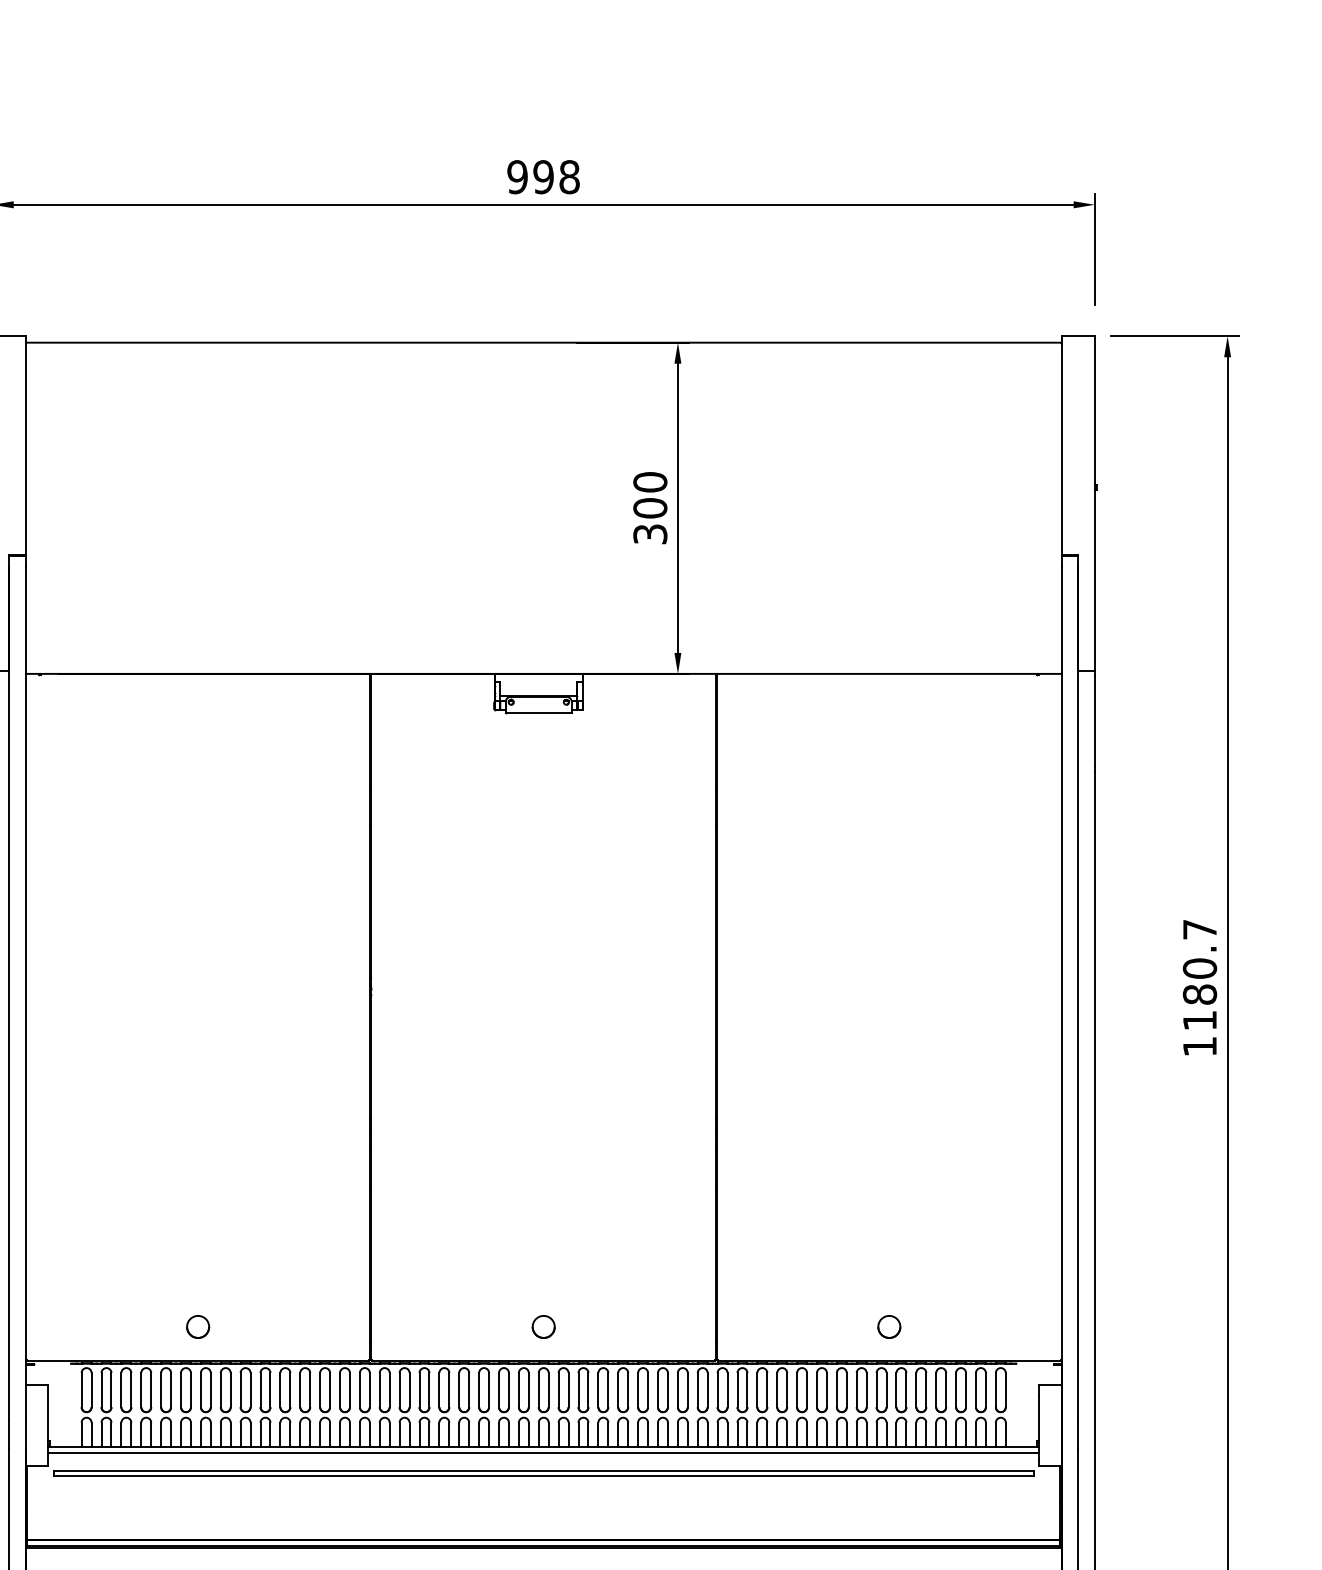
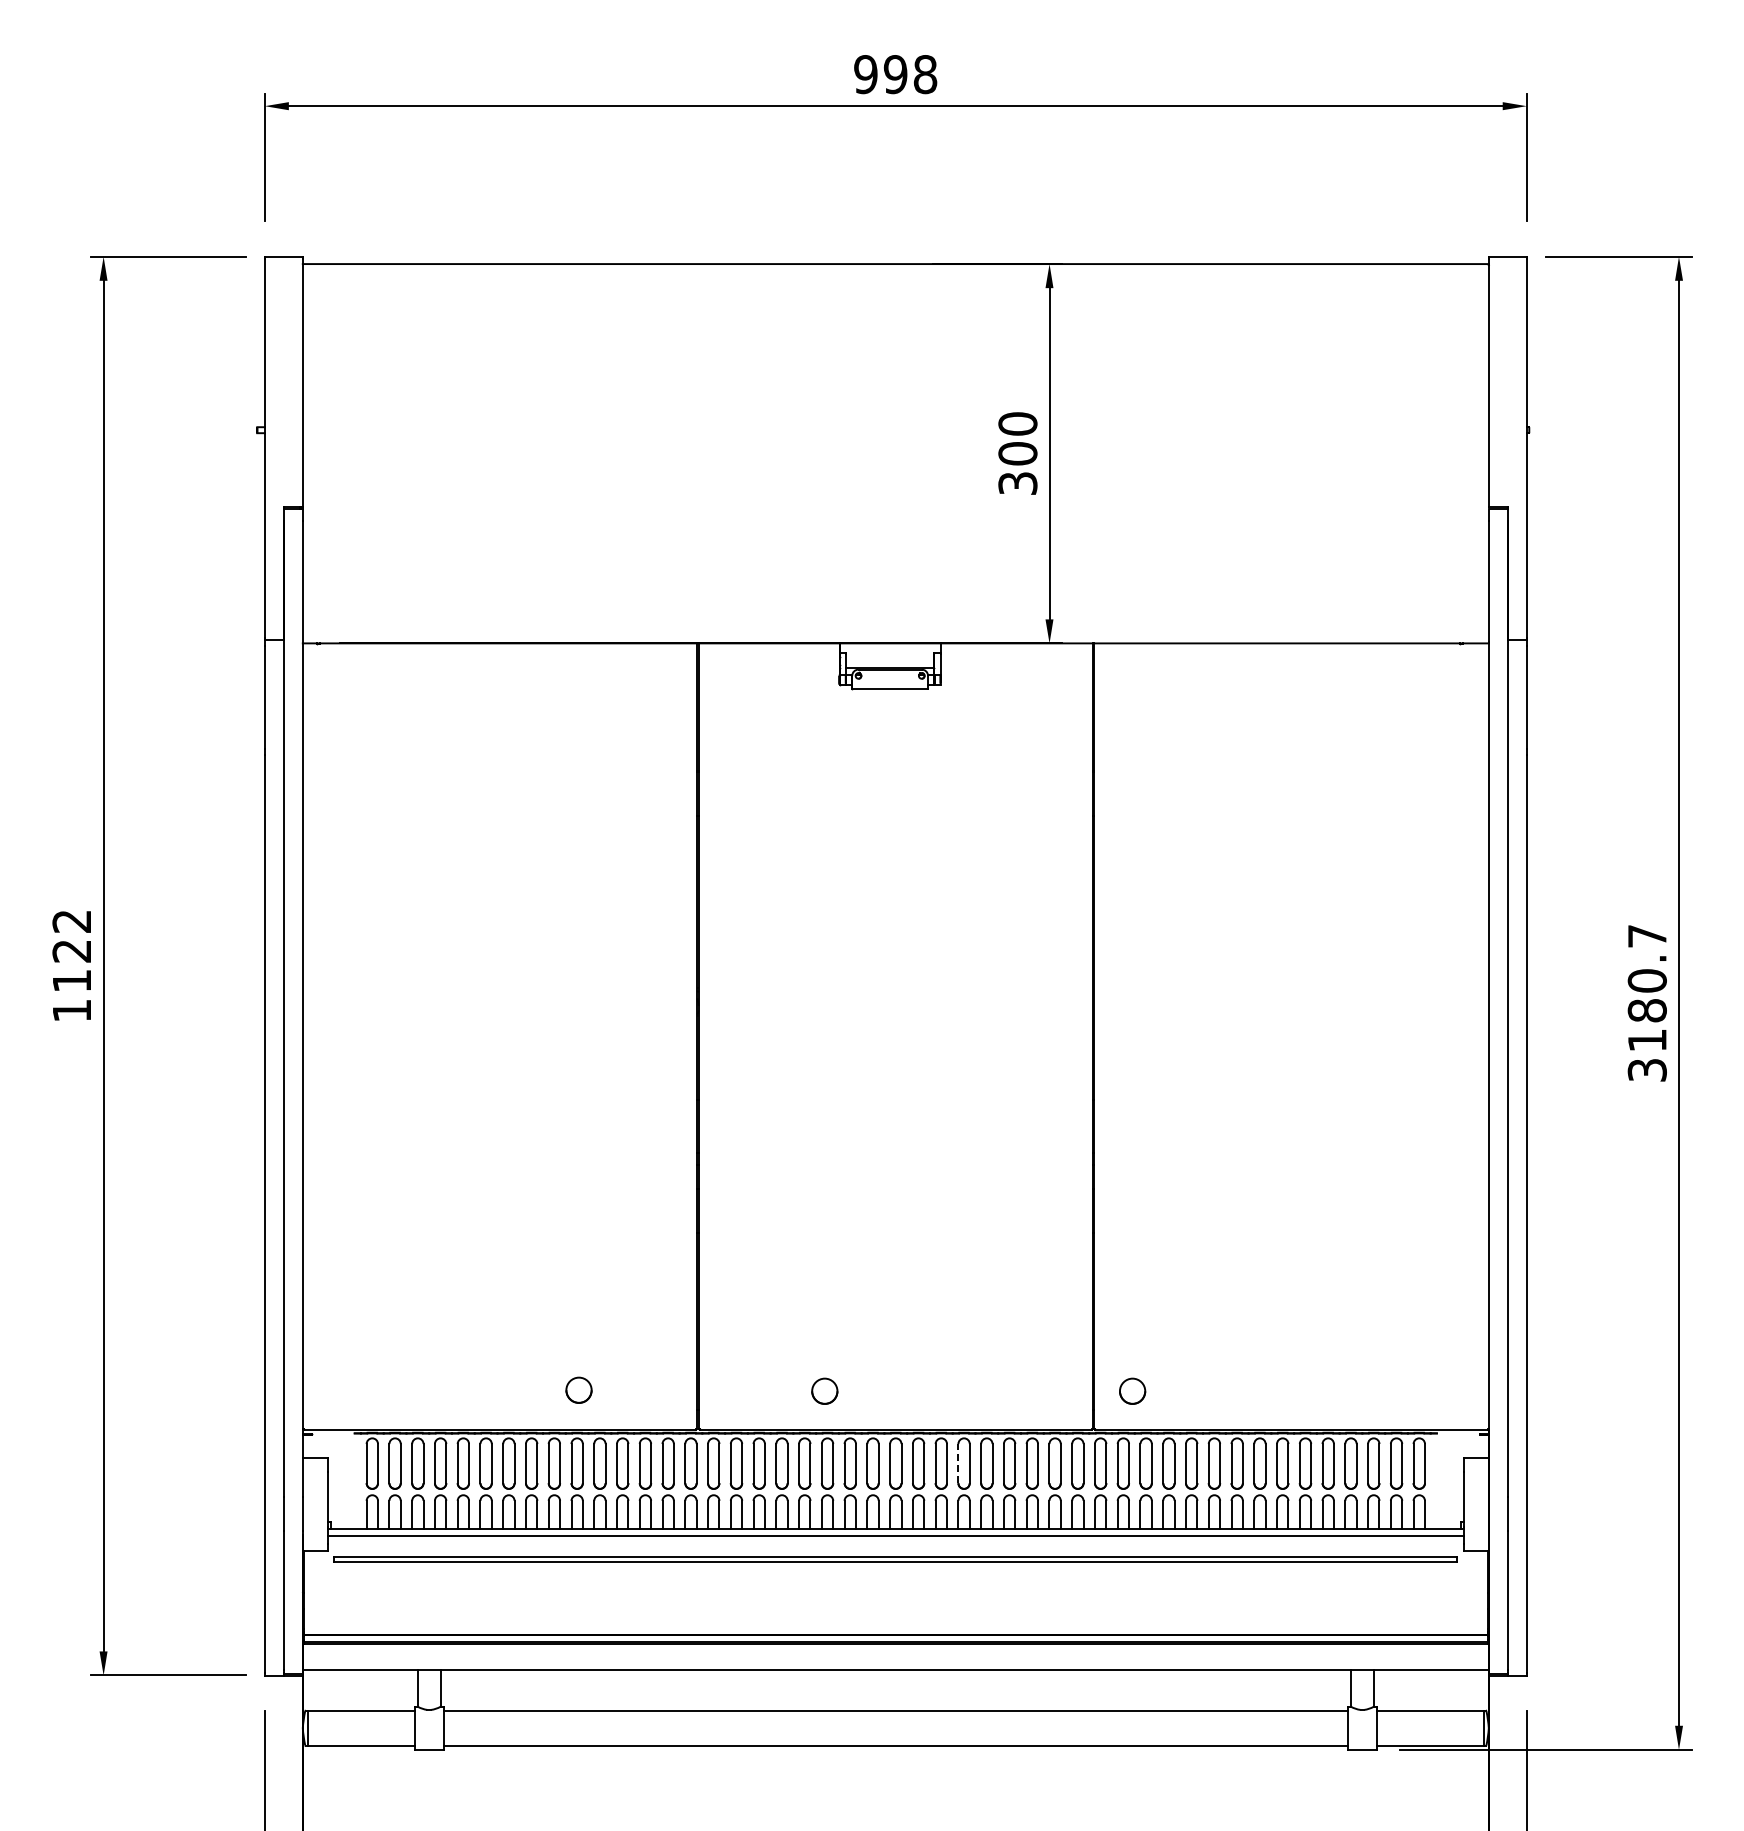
text: (1199, 1046) -> (1646, 1070), 1180.7 -> 3180.7
part: (197, 1326) -> (578, 1389), moved
part: (543, 1326) -> (824, 1390), moved
part: (889, 1326) -> (1132, 1390), moved
line: (598, 1390) -> (958, 1463), solid -> dashed

